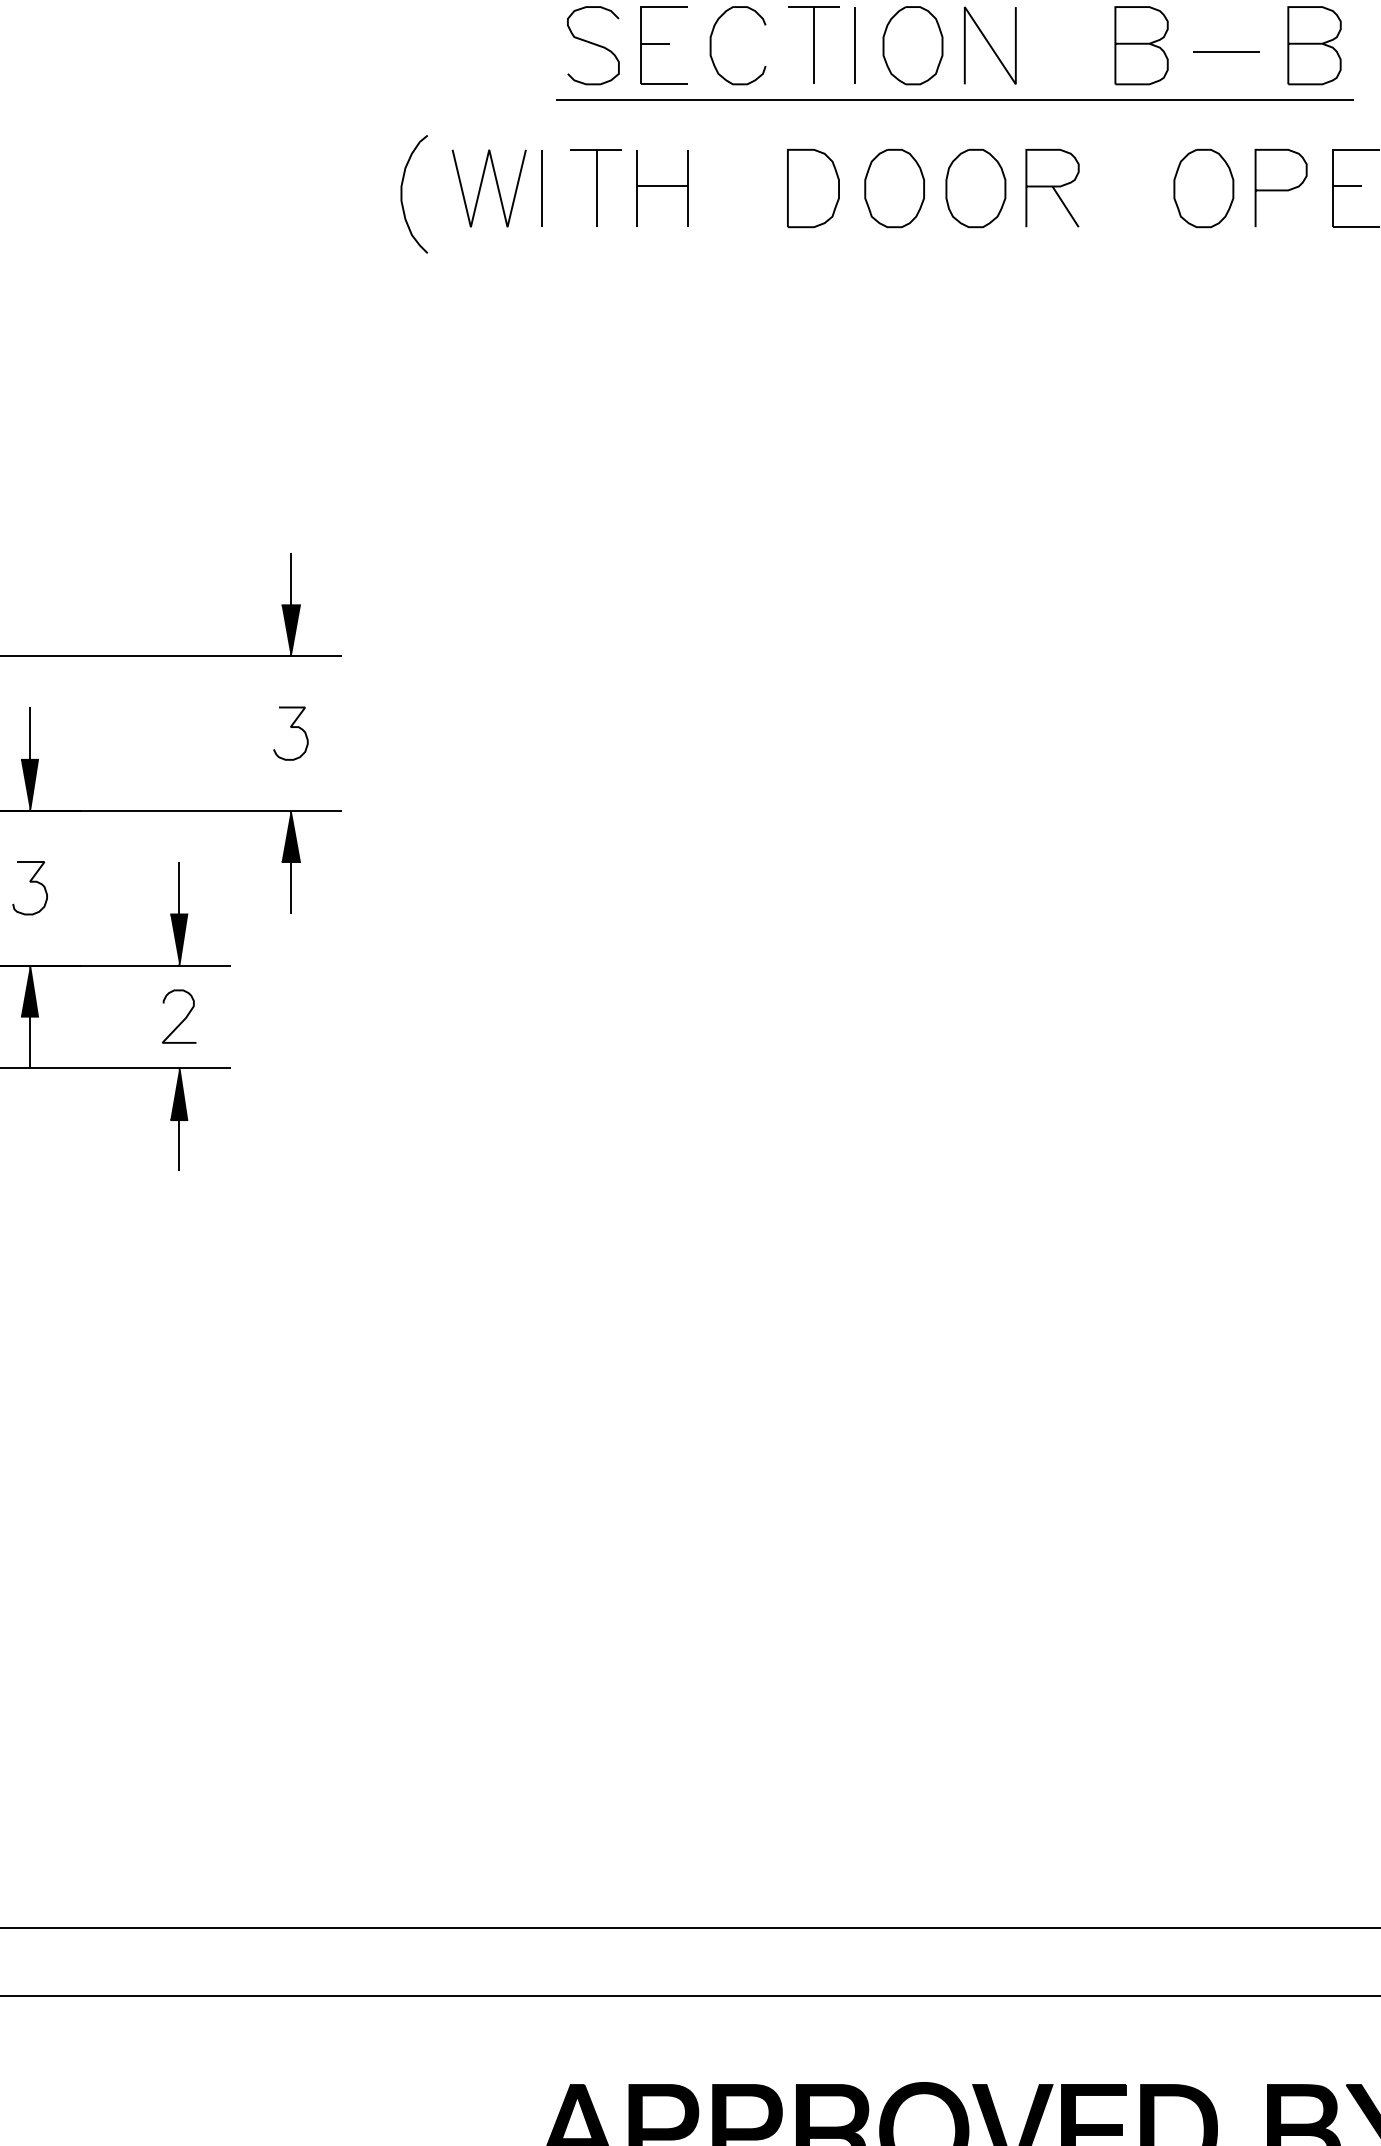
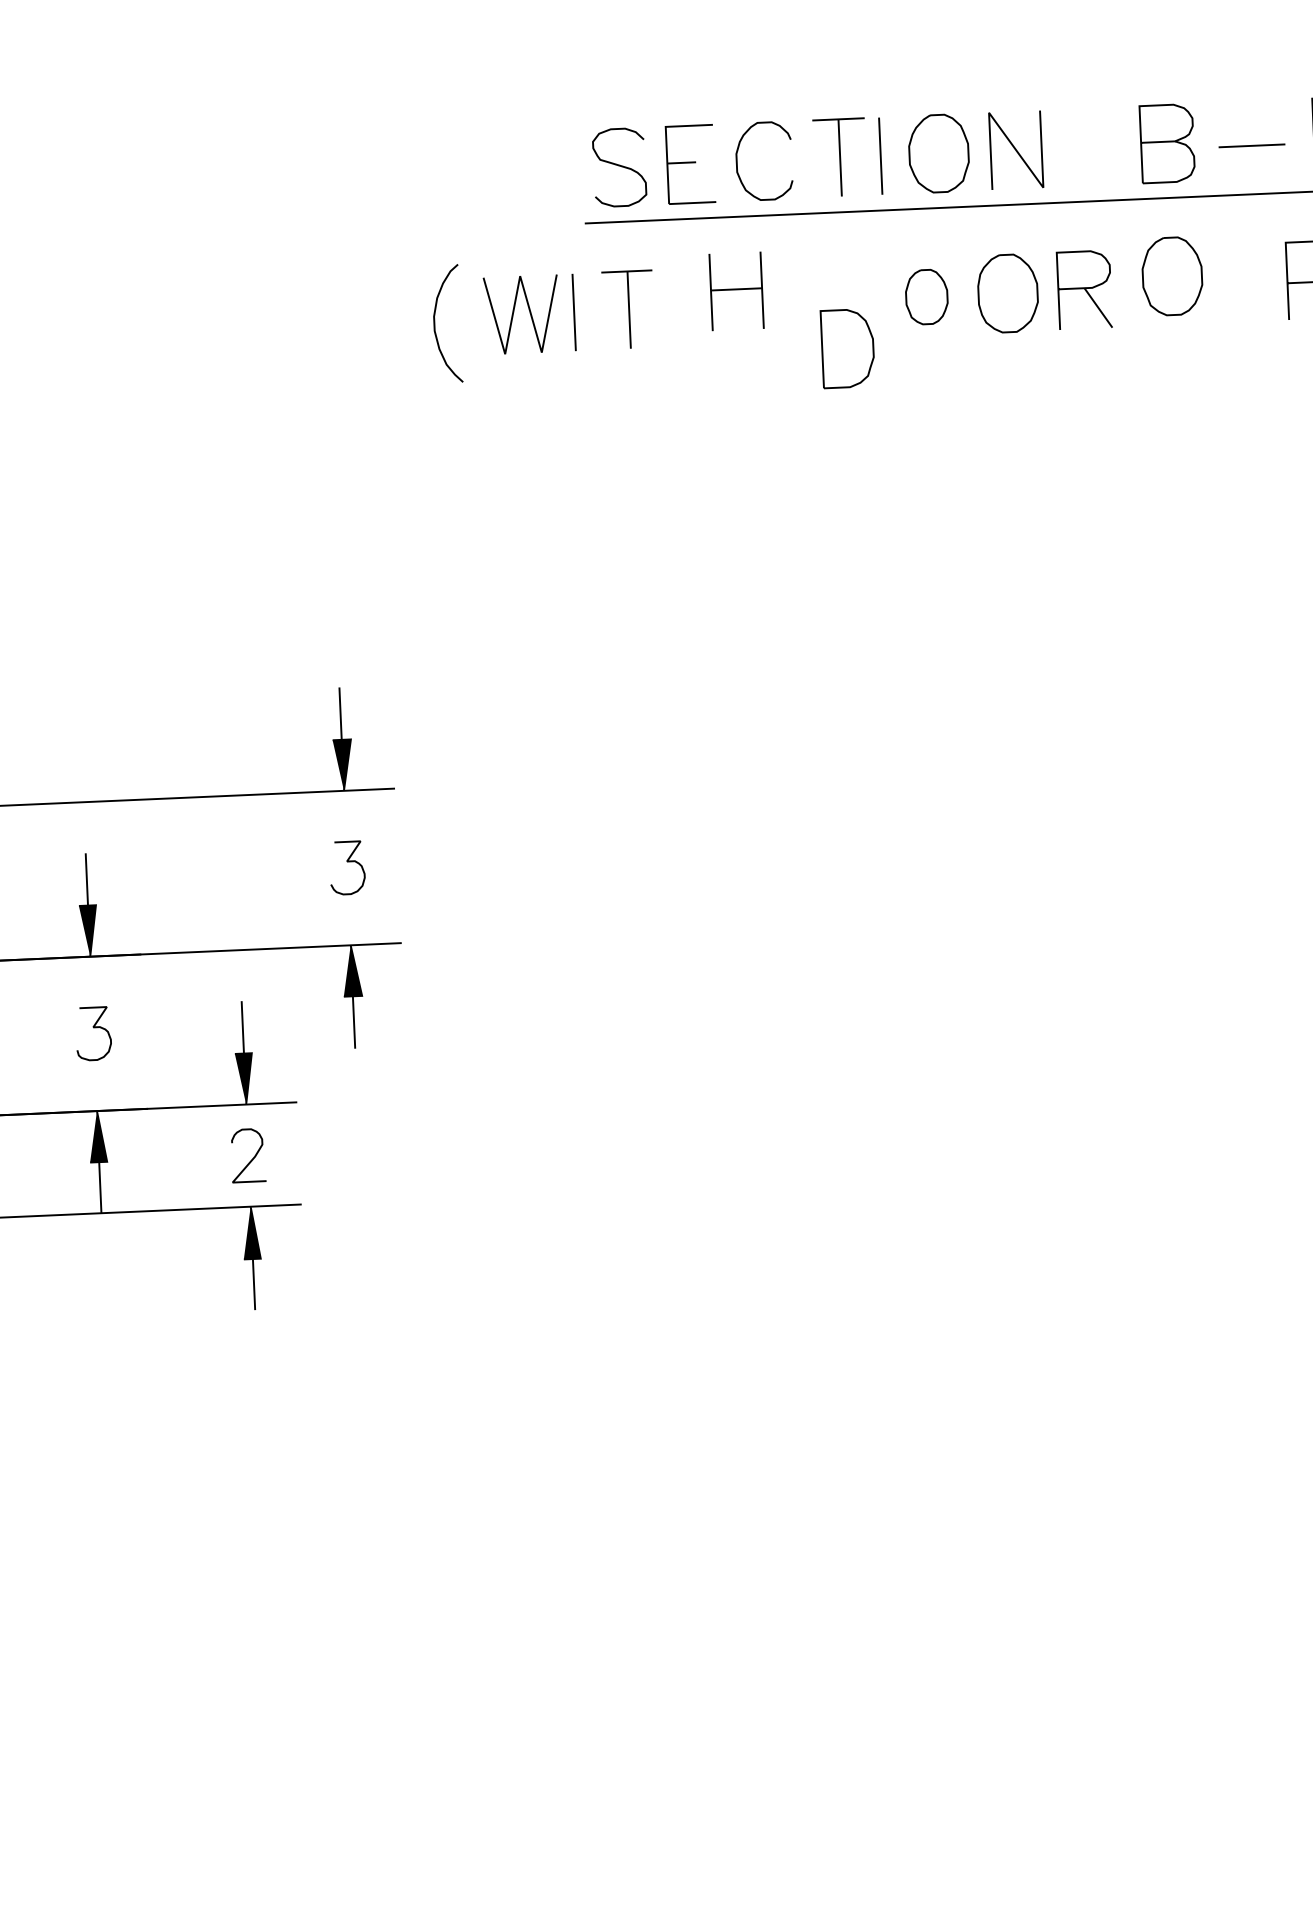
part: (662, 188) -> (736, 291), moved
part: (813, 188) -> (847, 348), moved
part: (894, 188) -> (926, 297), size x0.7
part: (1203, 188) -> (1172, 276), moved

